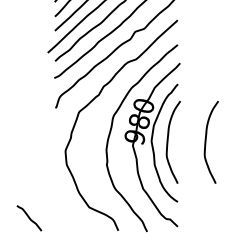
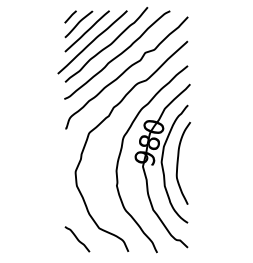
curve: (206, 141) -> (216, 162), removed
curve: (29, 218) -> (77, 239), moved

